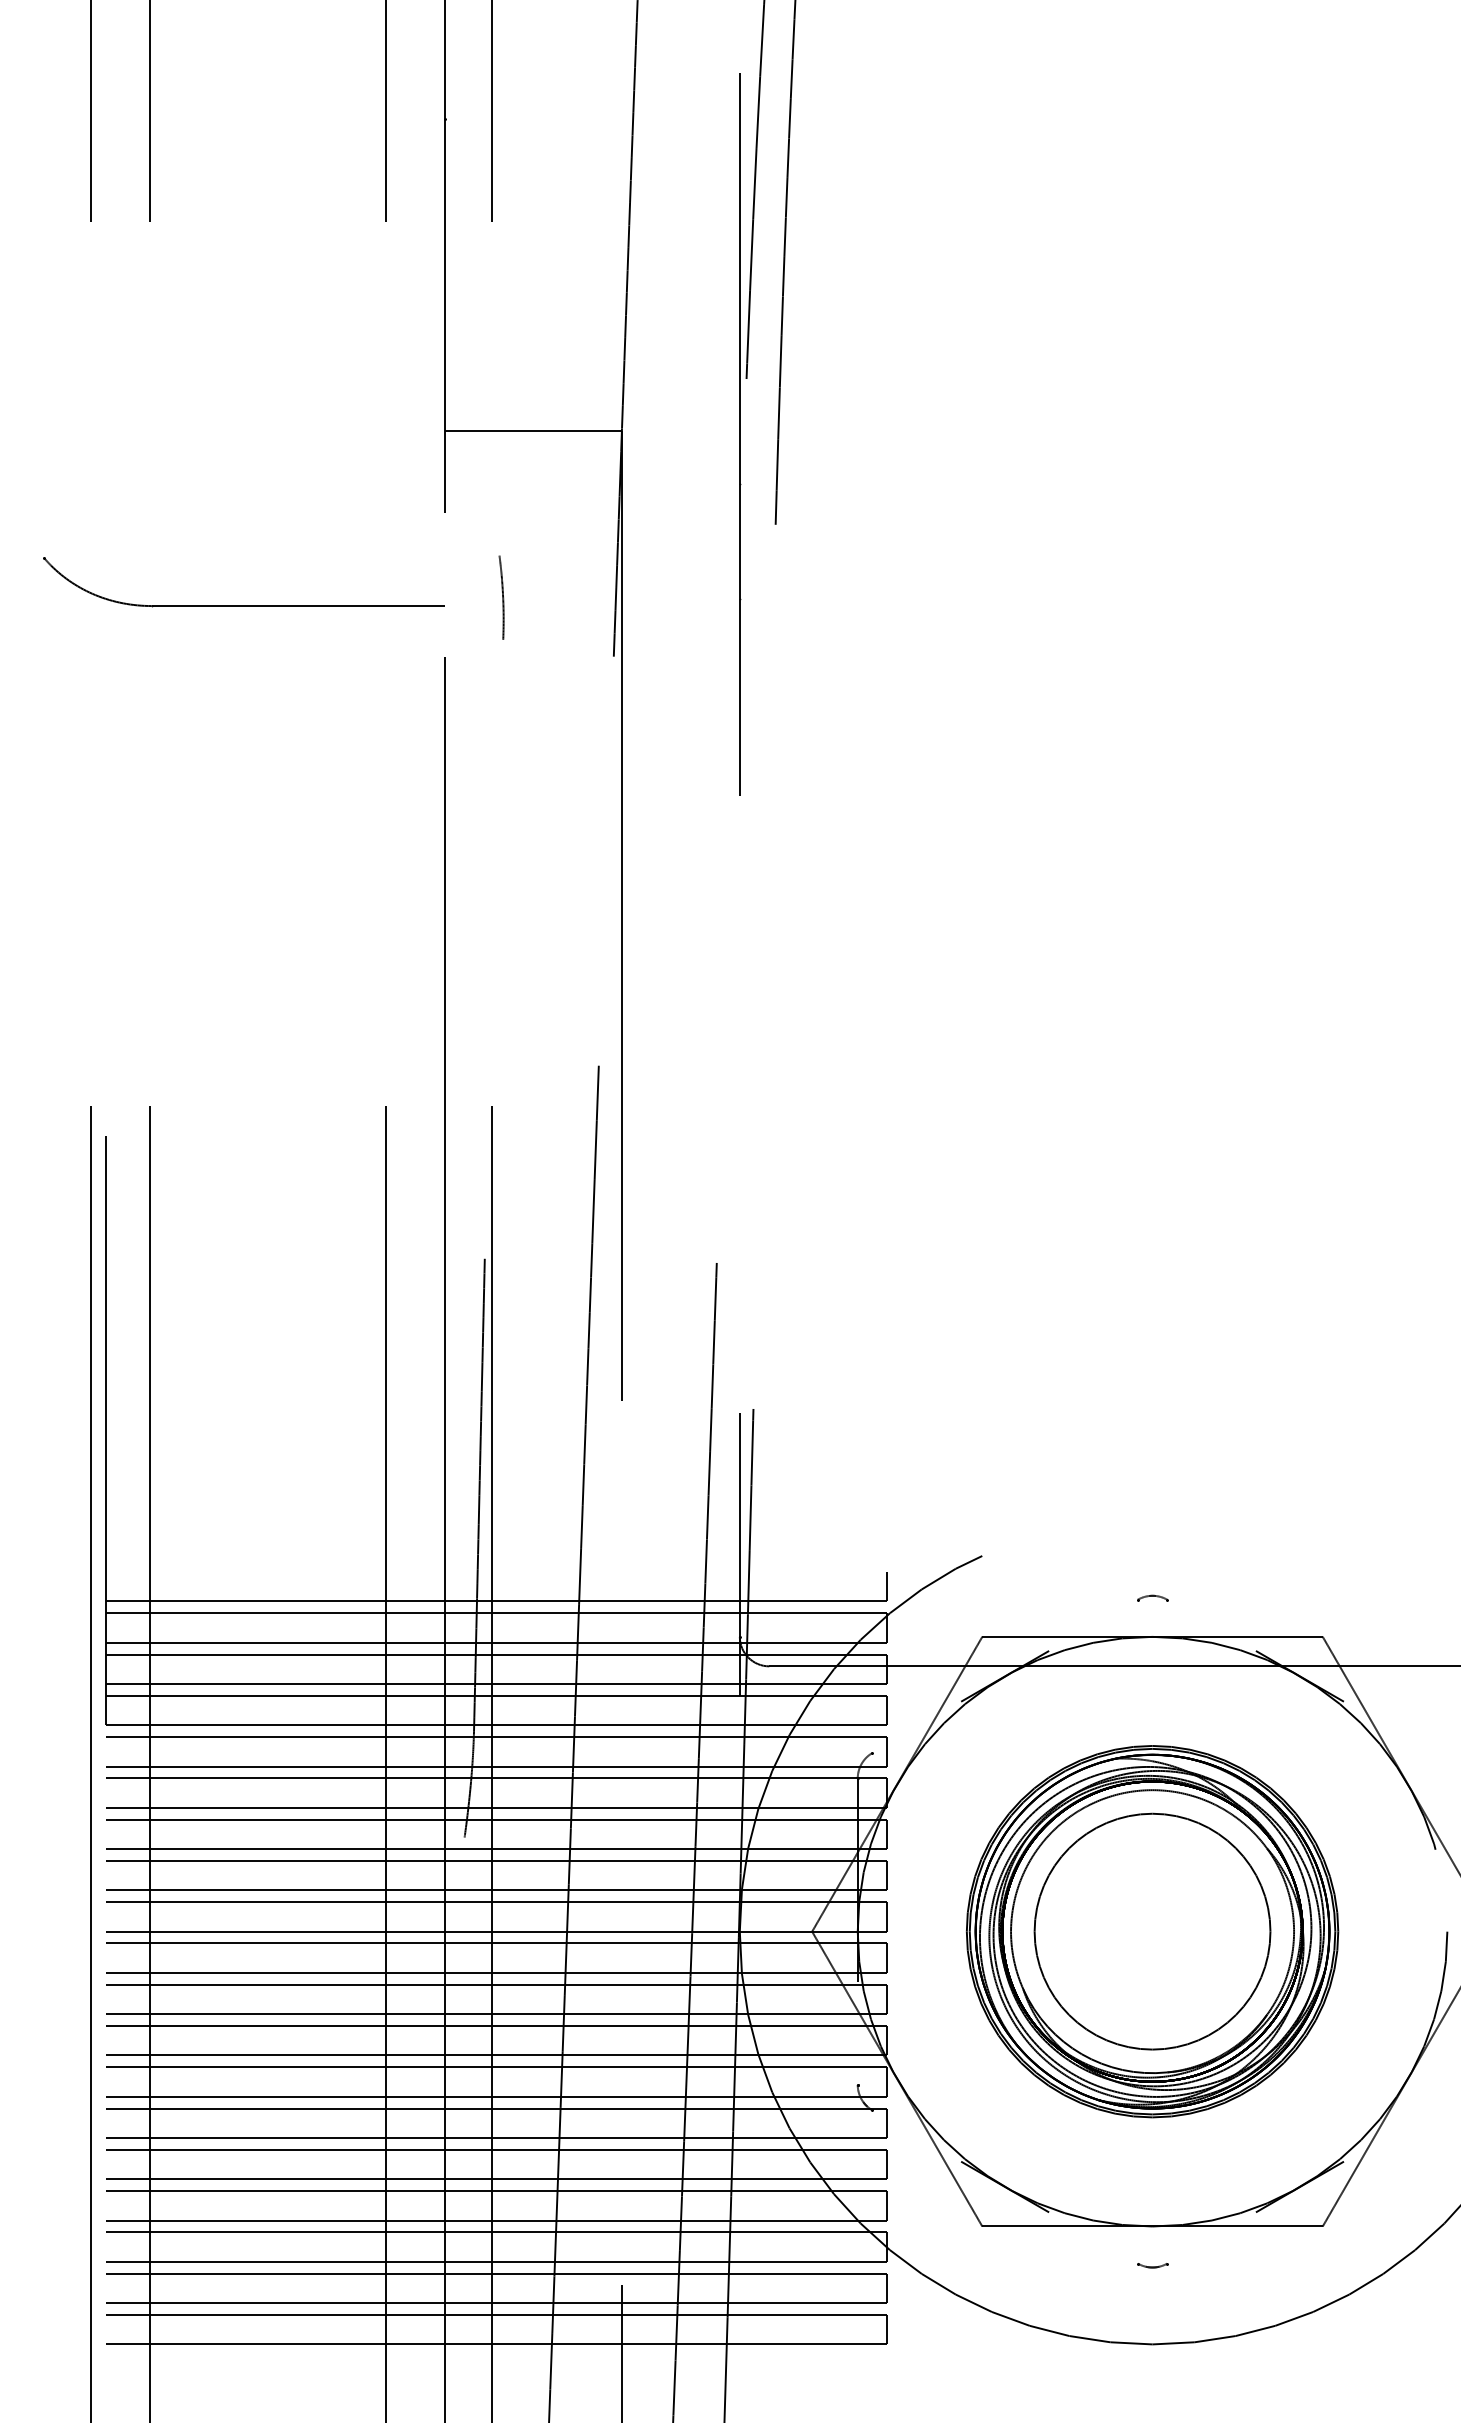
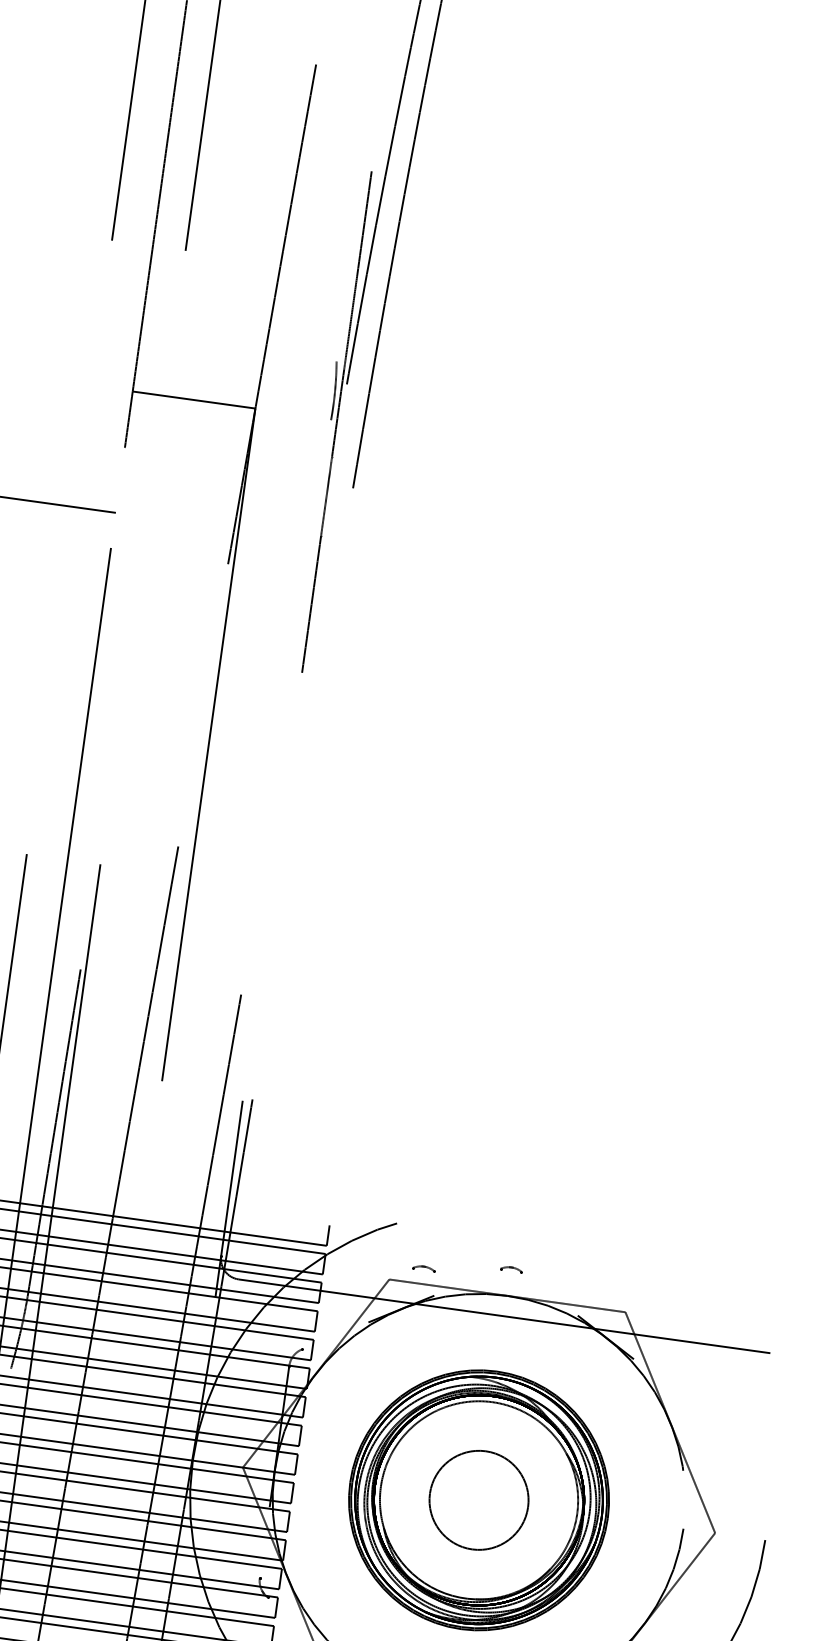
curve: (502, 597) -> (334, 390), moved
part: (1028, 1613) -> (423, 1267), added
circle: (1152, 1931) -> (479, 1500), size x0.6

